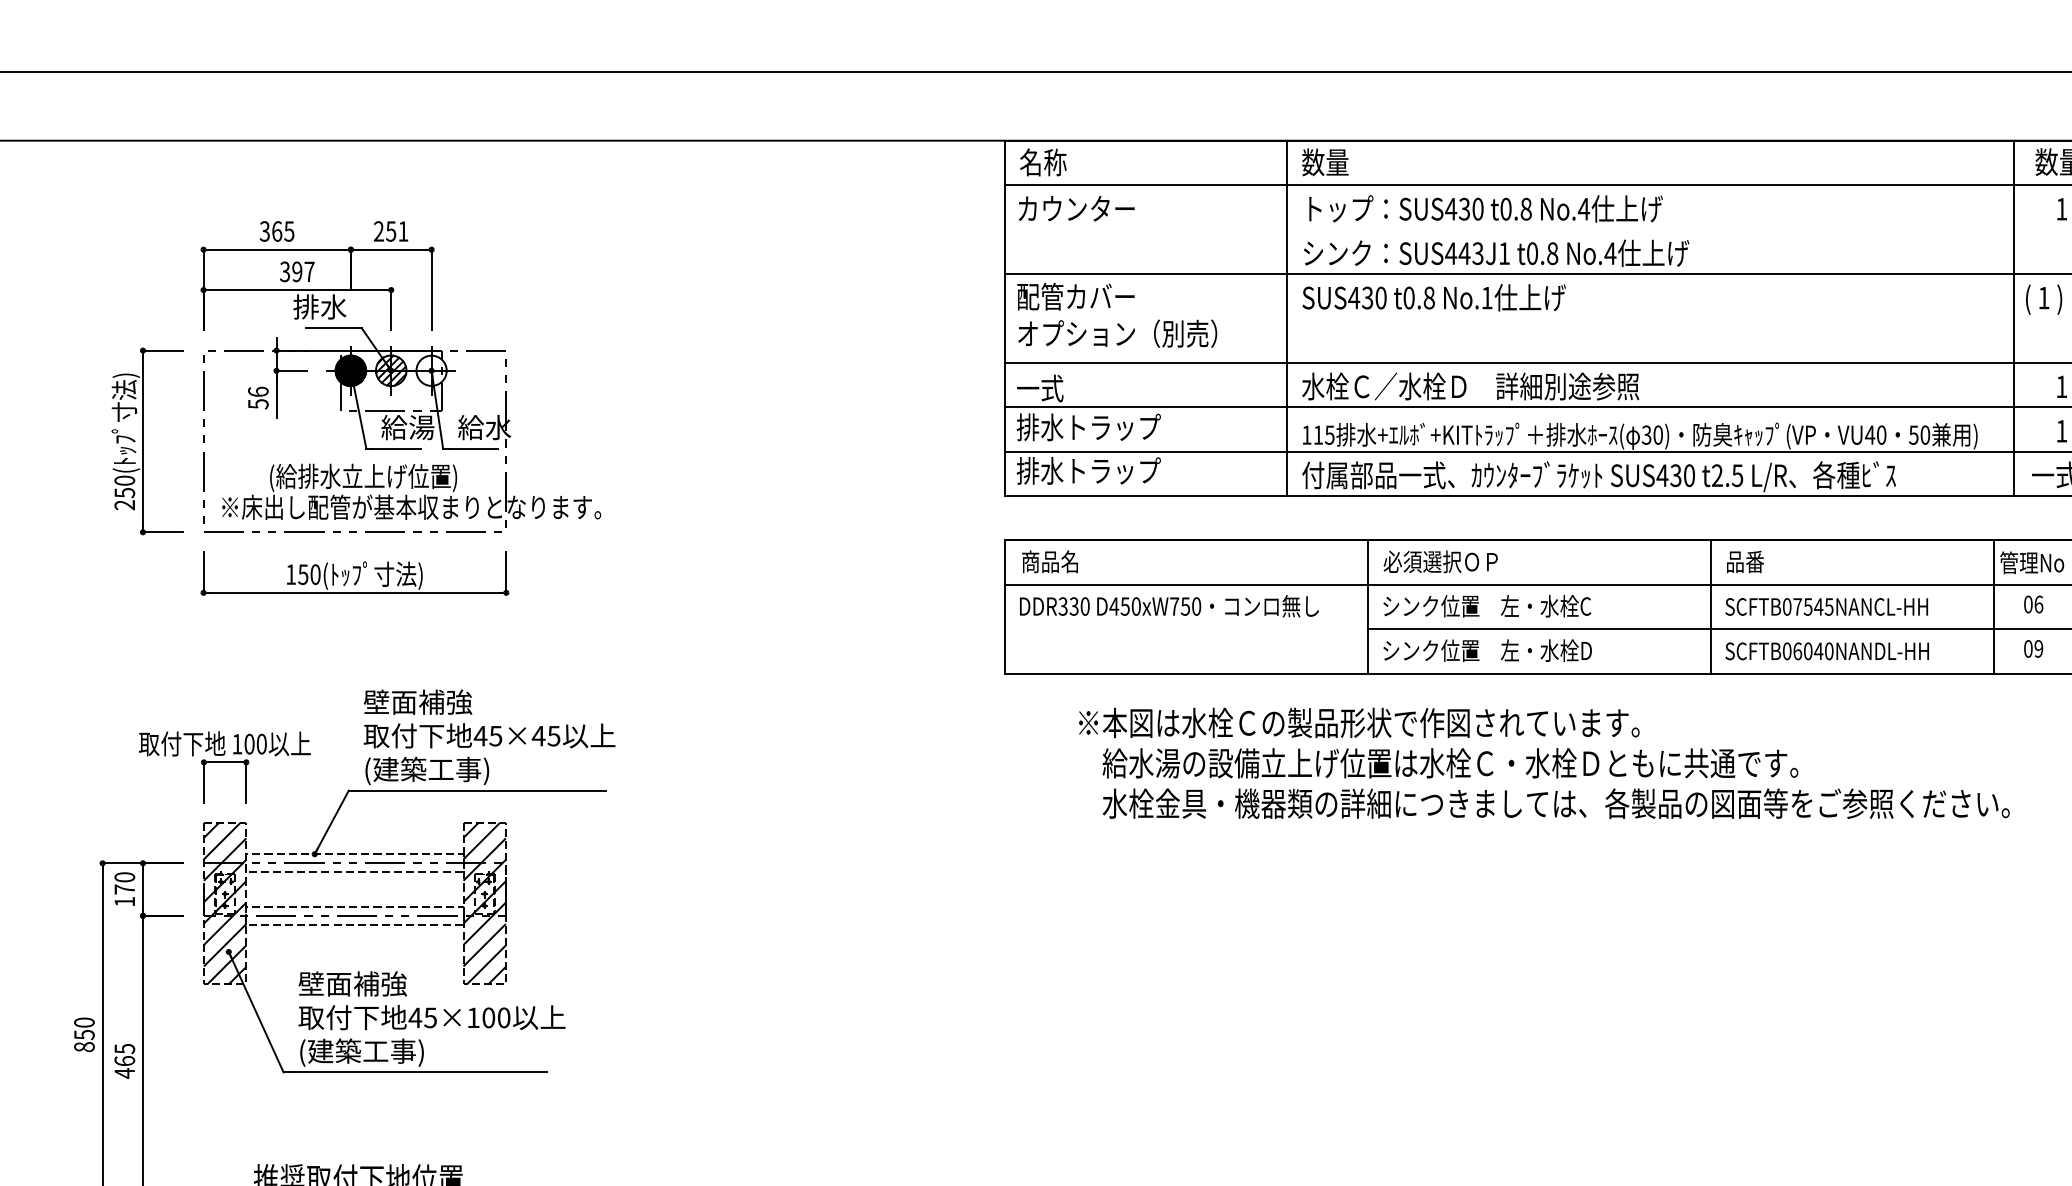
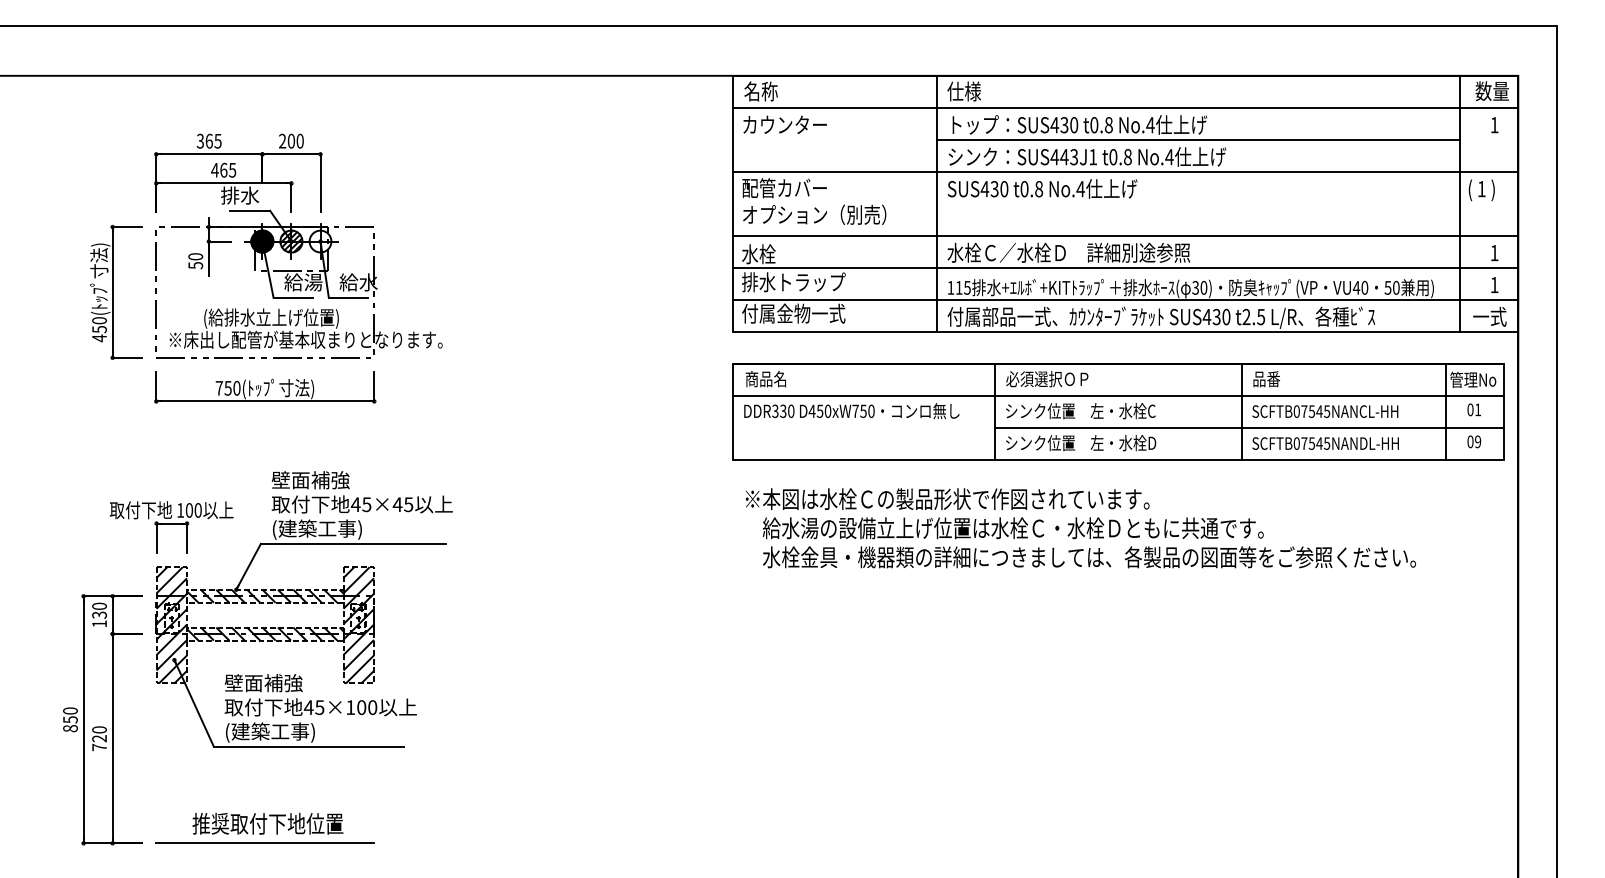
text: (1324, 162) -> (963, 91), 数量 -> 仕様
line: (1650, 229) -> (1198, 139), added
text: (396, 230) -> (295, 140), 251 -> 200
text: (296, 270) -> (223, 169), 397 -> 465
text: (1486, 298) -> (1080, 189), No.1 -> No.4
text: (1039, 388) -> (758, 254), 一式 -> 水栓
text: (258, 391) -> (195, 256), 56 -> 50
text: (1088, 470) -> (793, 313), 排水トラップ -> 付属金物一式
text: (124, 505) -> (99, 338), 250( -> 450(
text: (289, 574) -> (218, 388), 150( -> 750(
text: (2039, 603) -> (1478, 409), 06 -> 01
text: (1813, 651) -> (1315, 443), SCFTB06040NANDL-HH -> SCFTB07545NANDL-HH
text: (1543, 763) -> (1080, 528), moved
hatch: (355, 862) -> (265, 595), added
text: (124, 888) -> (99, 614), 170 -> 130
hatch: (355, 915) -> (265, 633), added
text: (124, 1060) -> (99, 738), 465 -> 720

